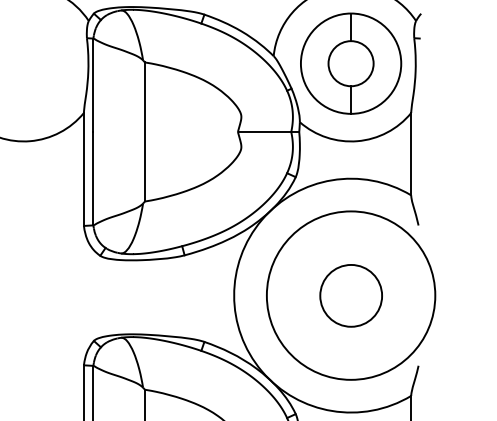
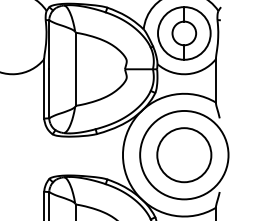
circle: (351, 296) -> (184, 155), size x1.67

